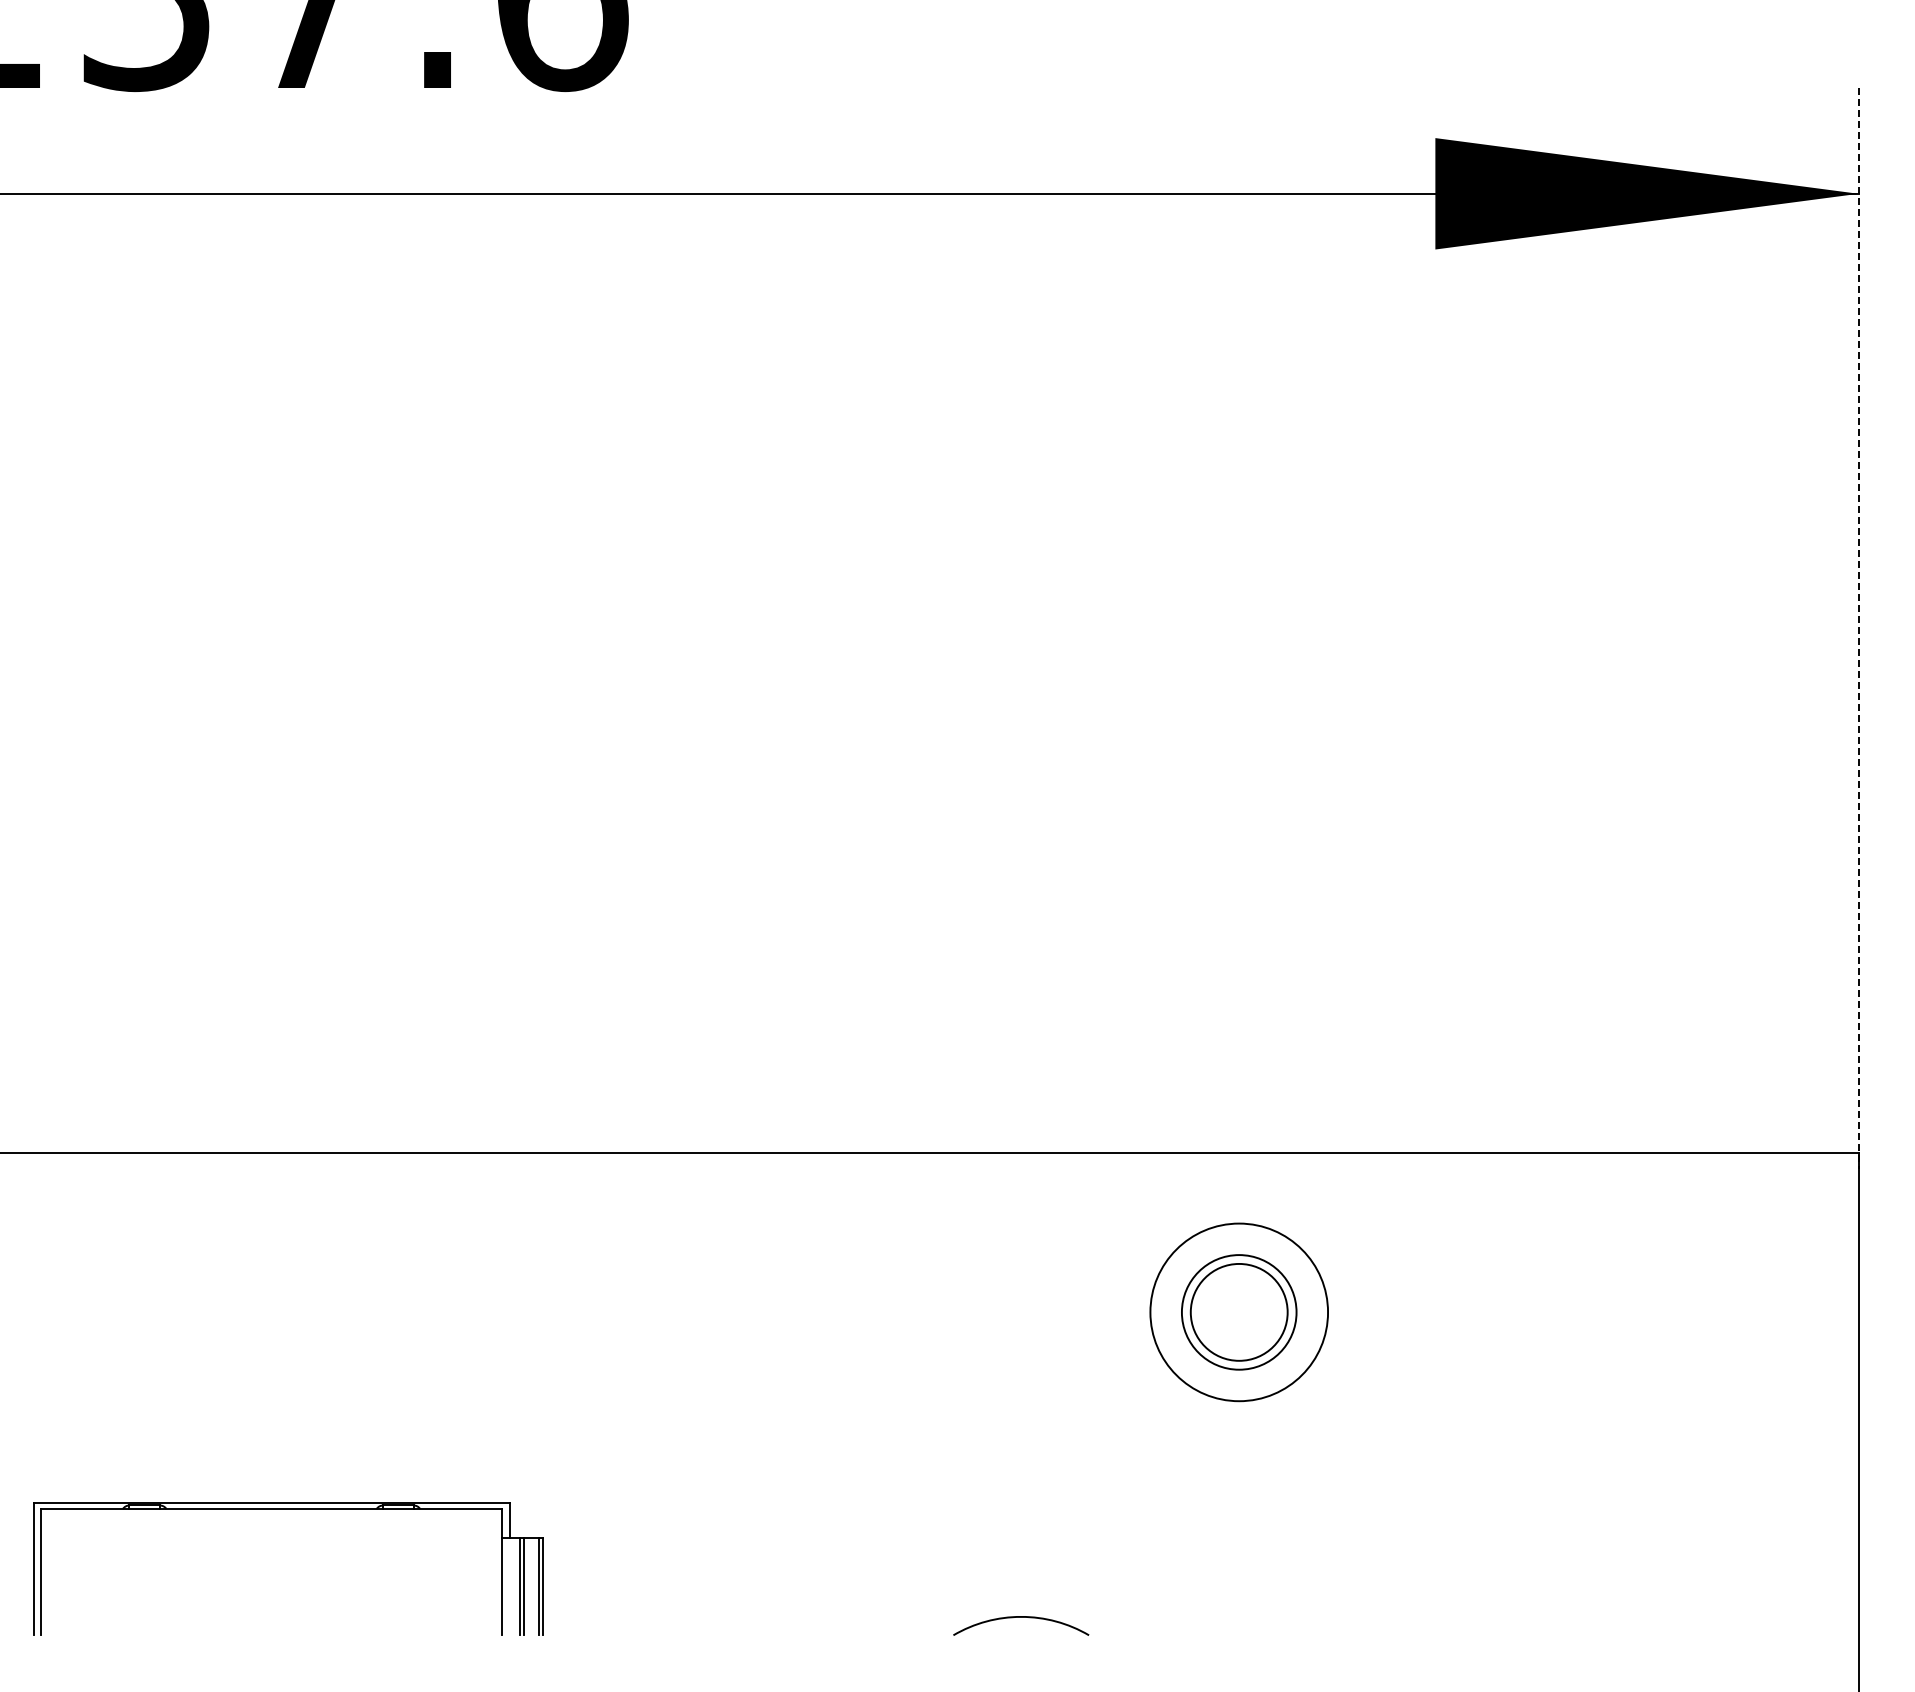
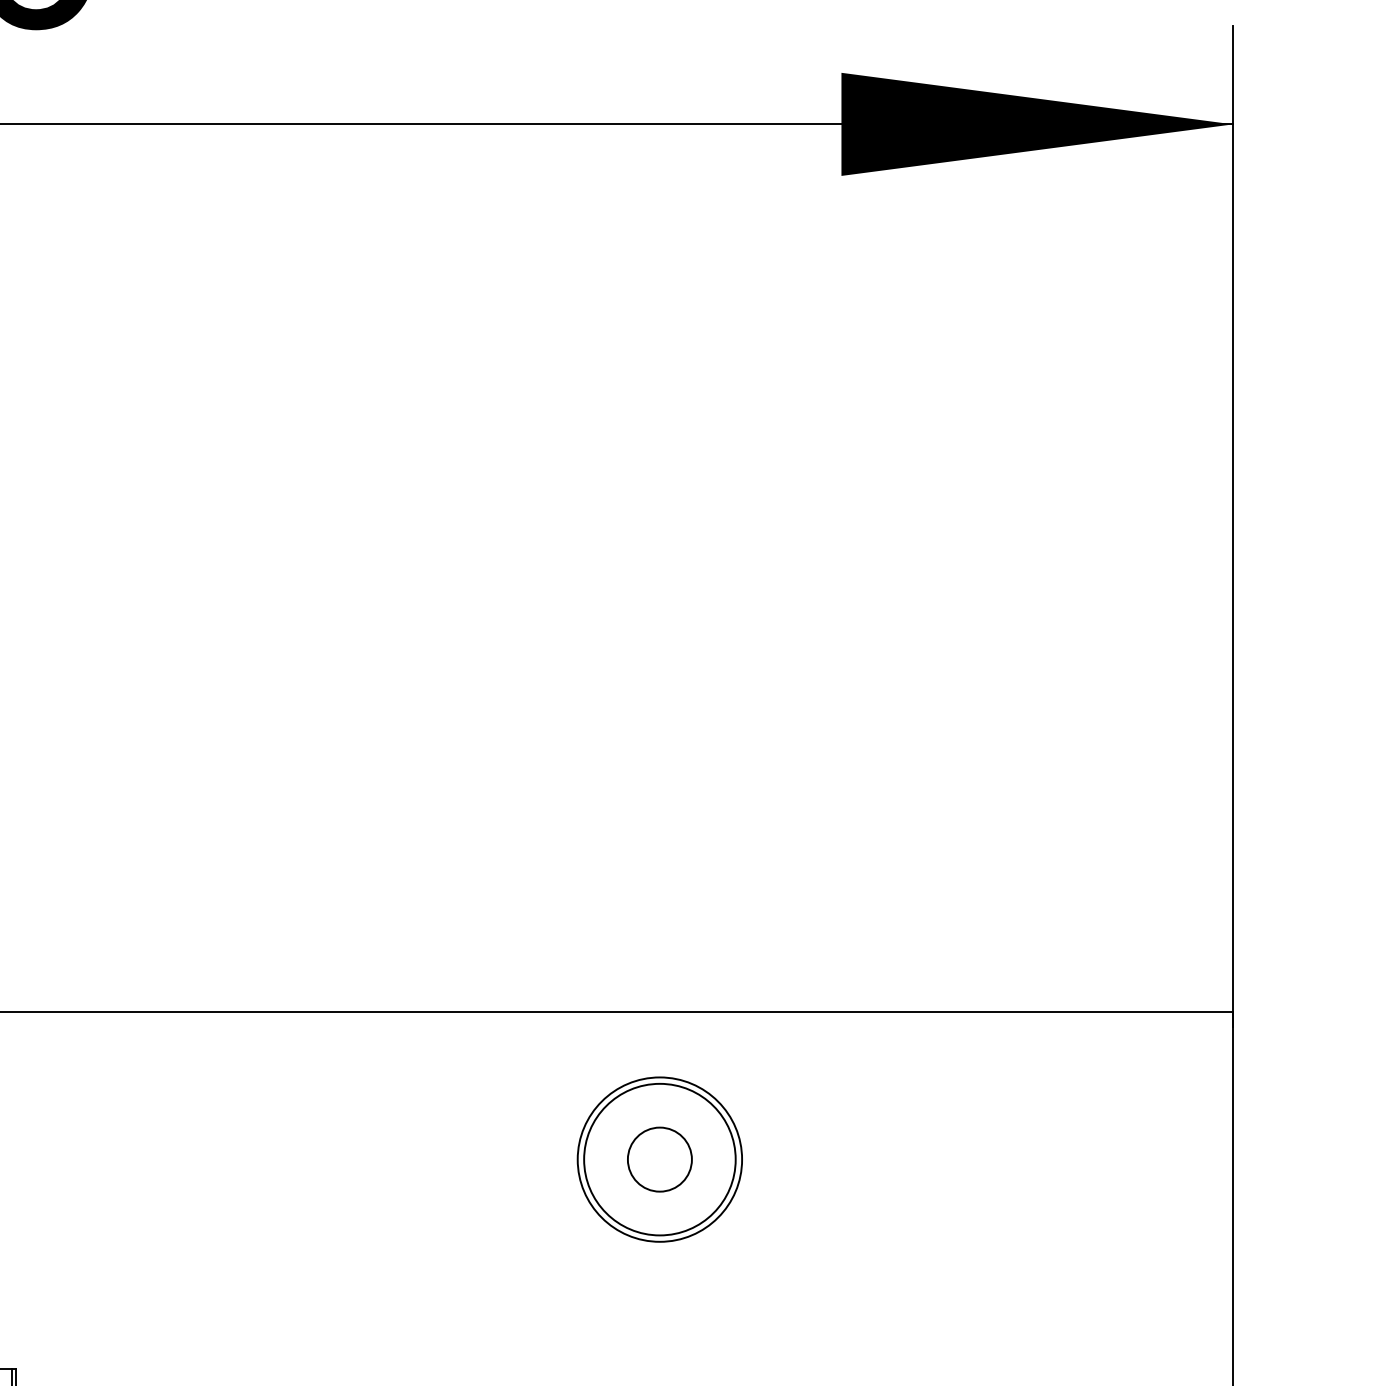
line: (1858, 628) -> (1233, 526), dashed -> solid
circle: (1238, 1312) -> (659, 1159), size x0.71
circle: (1239, 1312) -> (660, 1159), size x1.43

